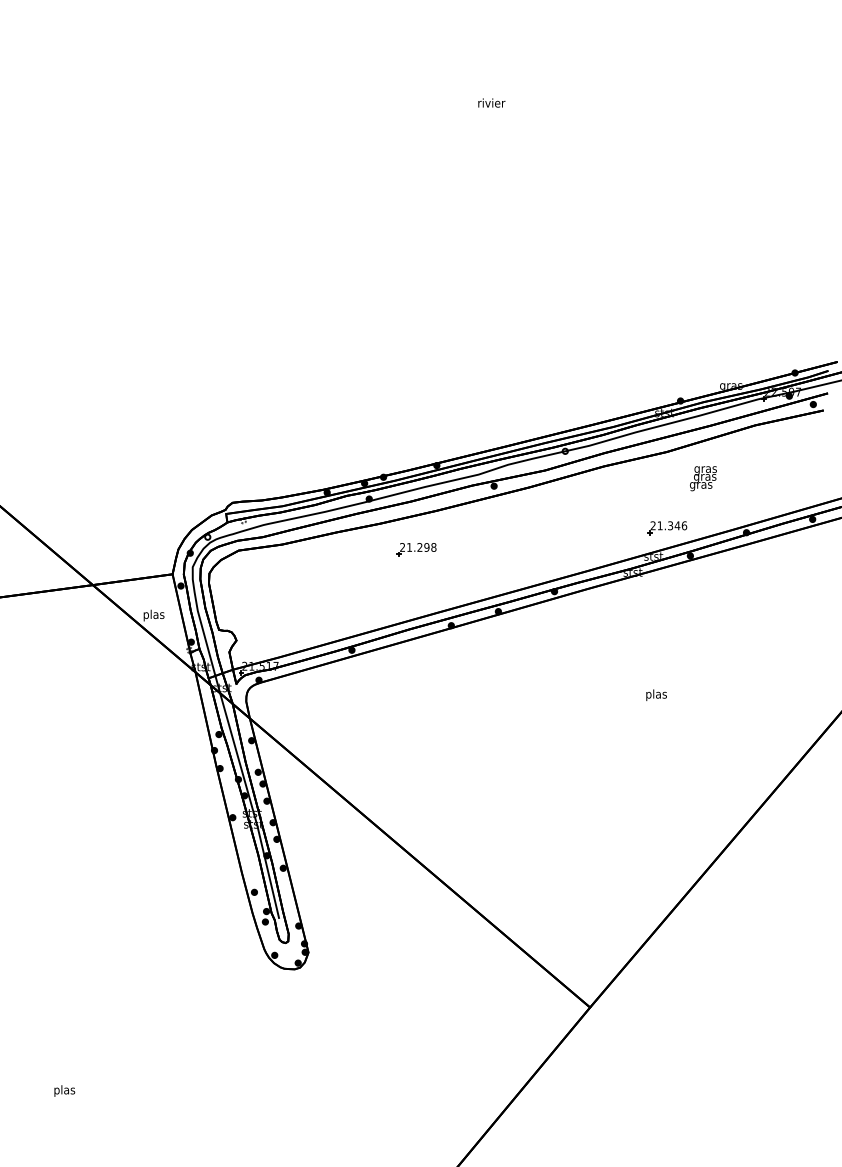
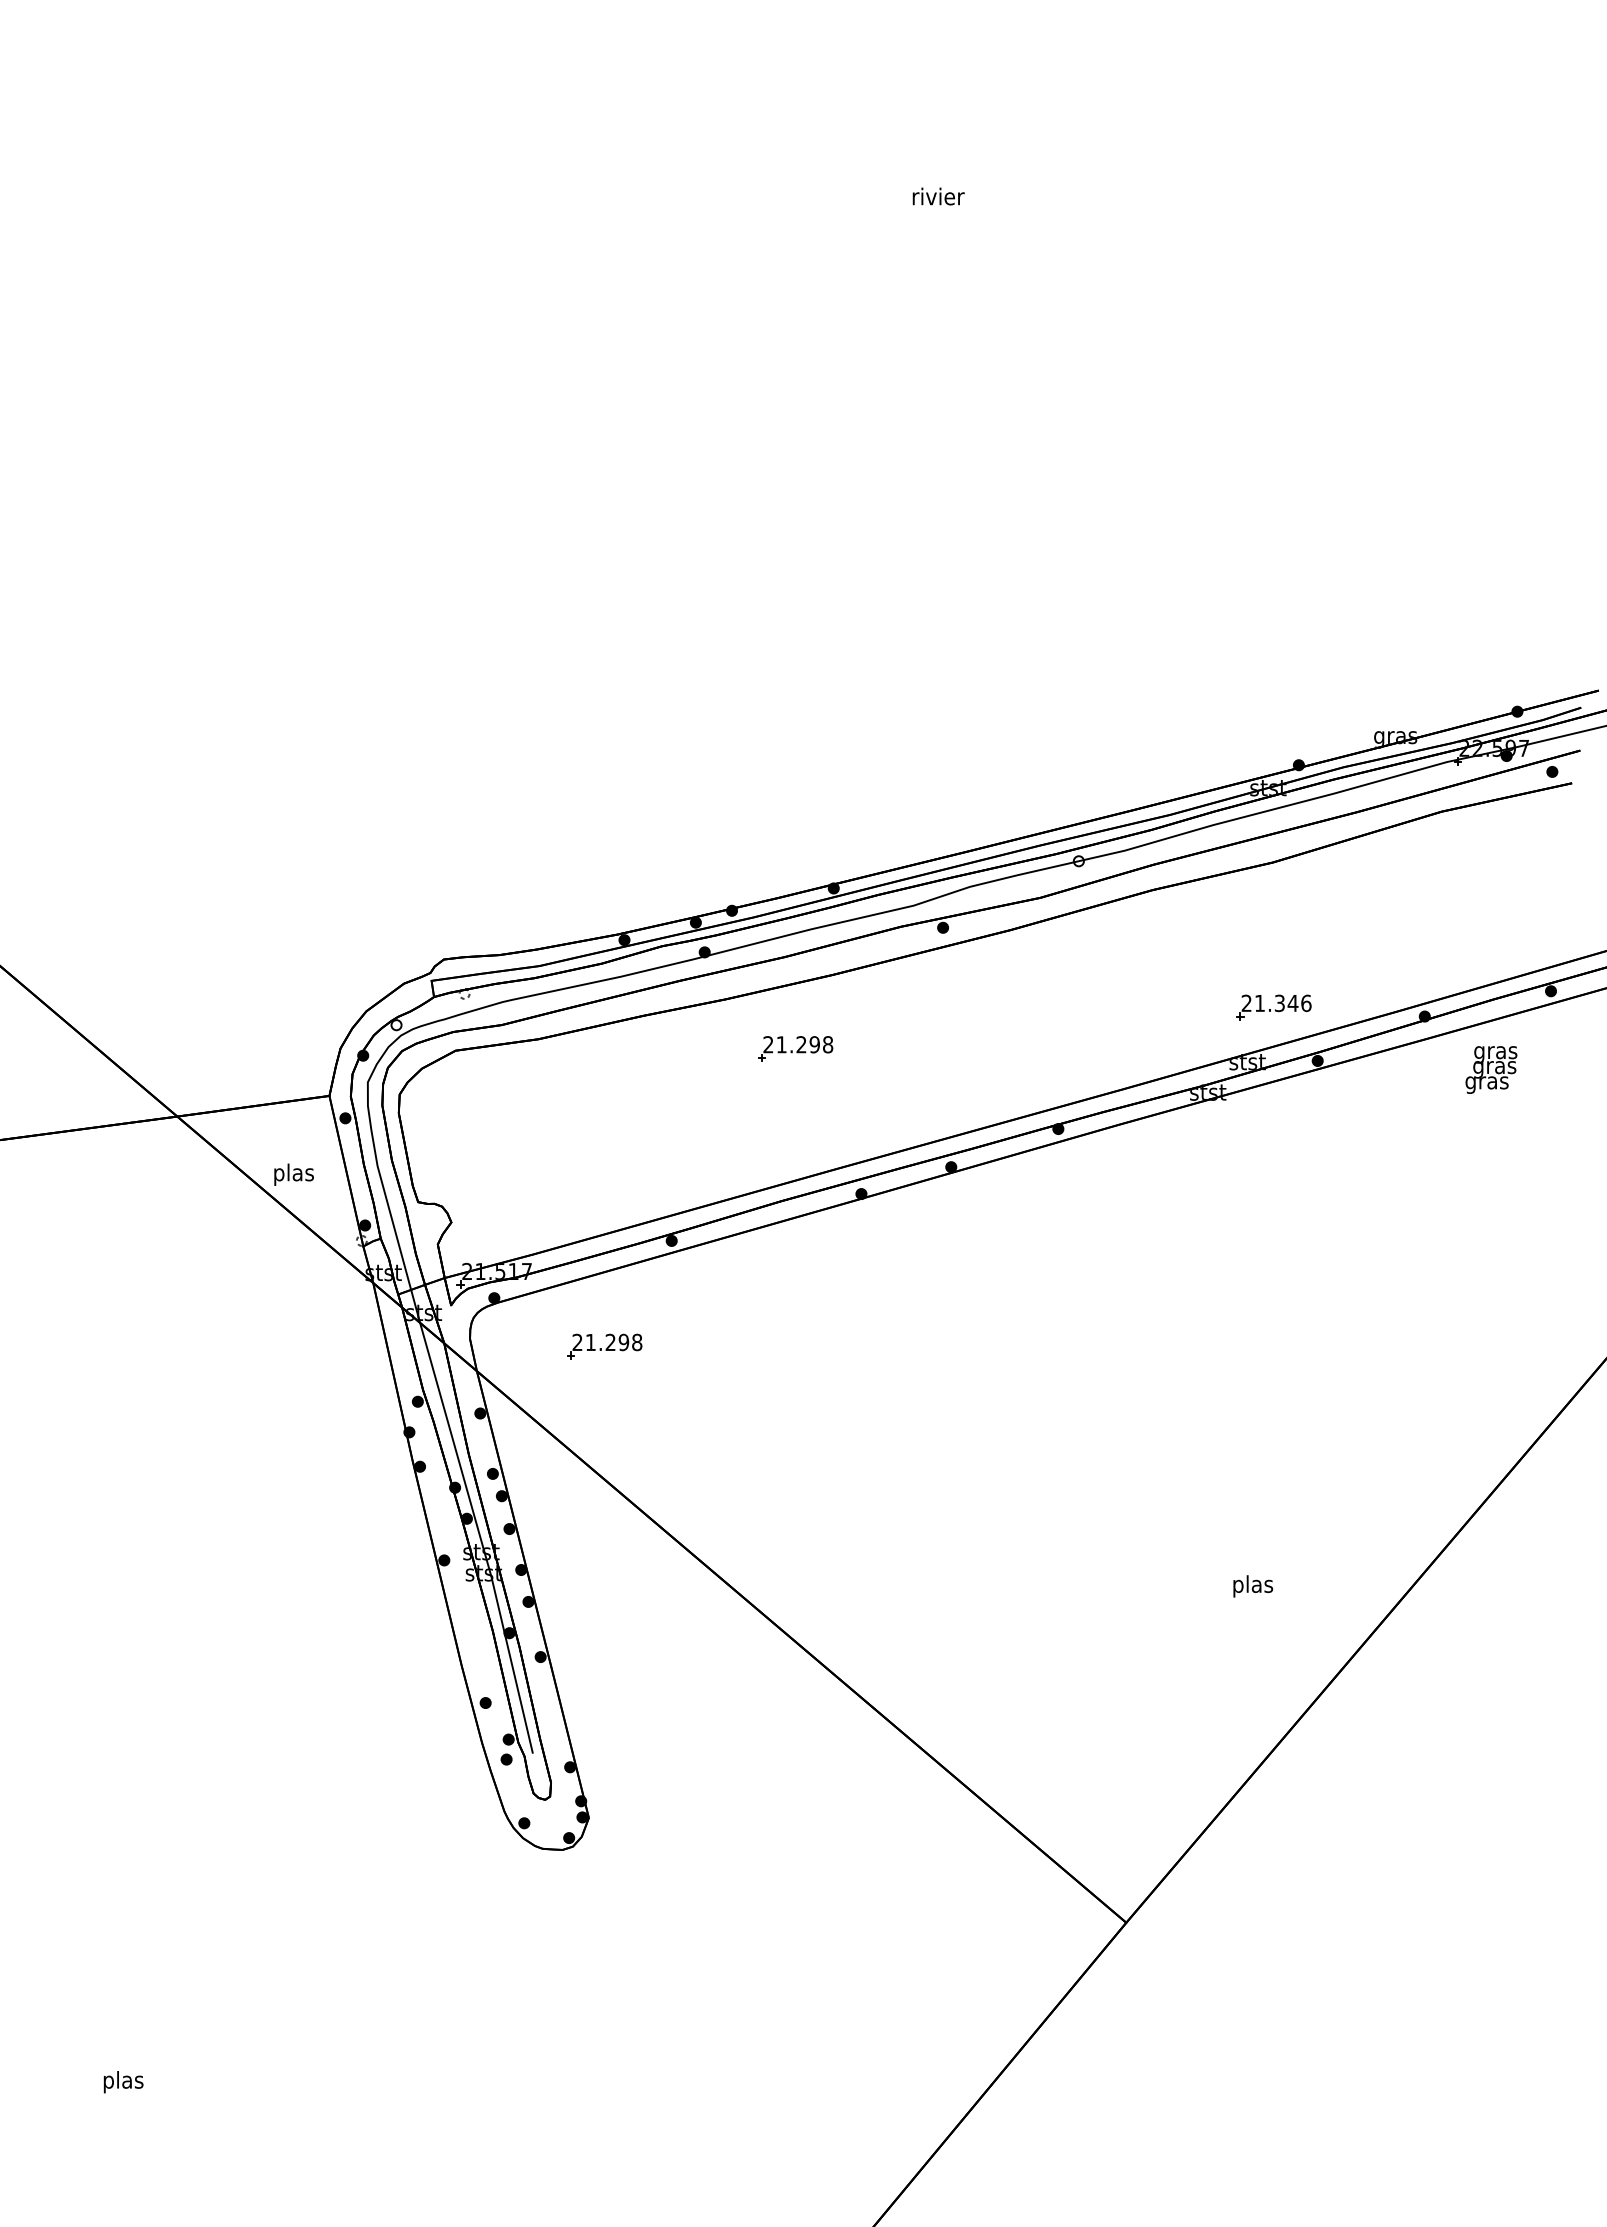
text: (703, 478) -> (1491, 1069), moved
text: (656, 694) -> (1252, 1584), moved
part: (316, 705) -> (604, 1346), added

